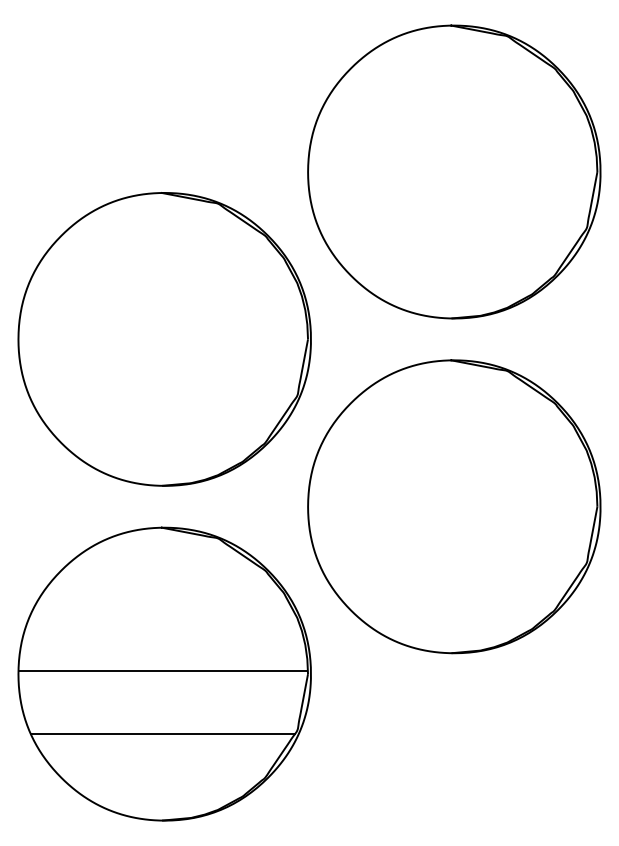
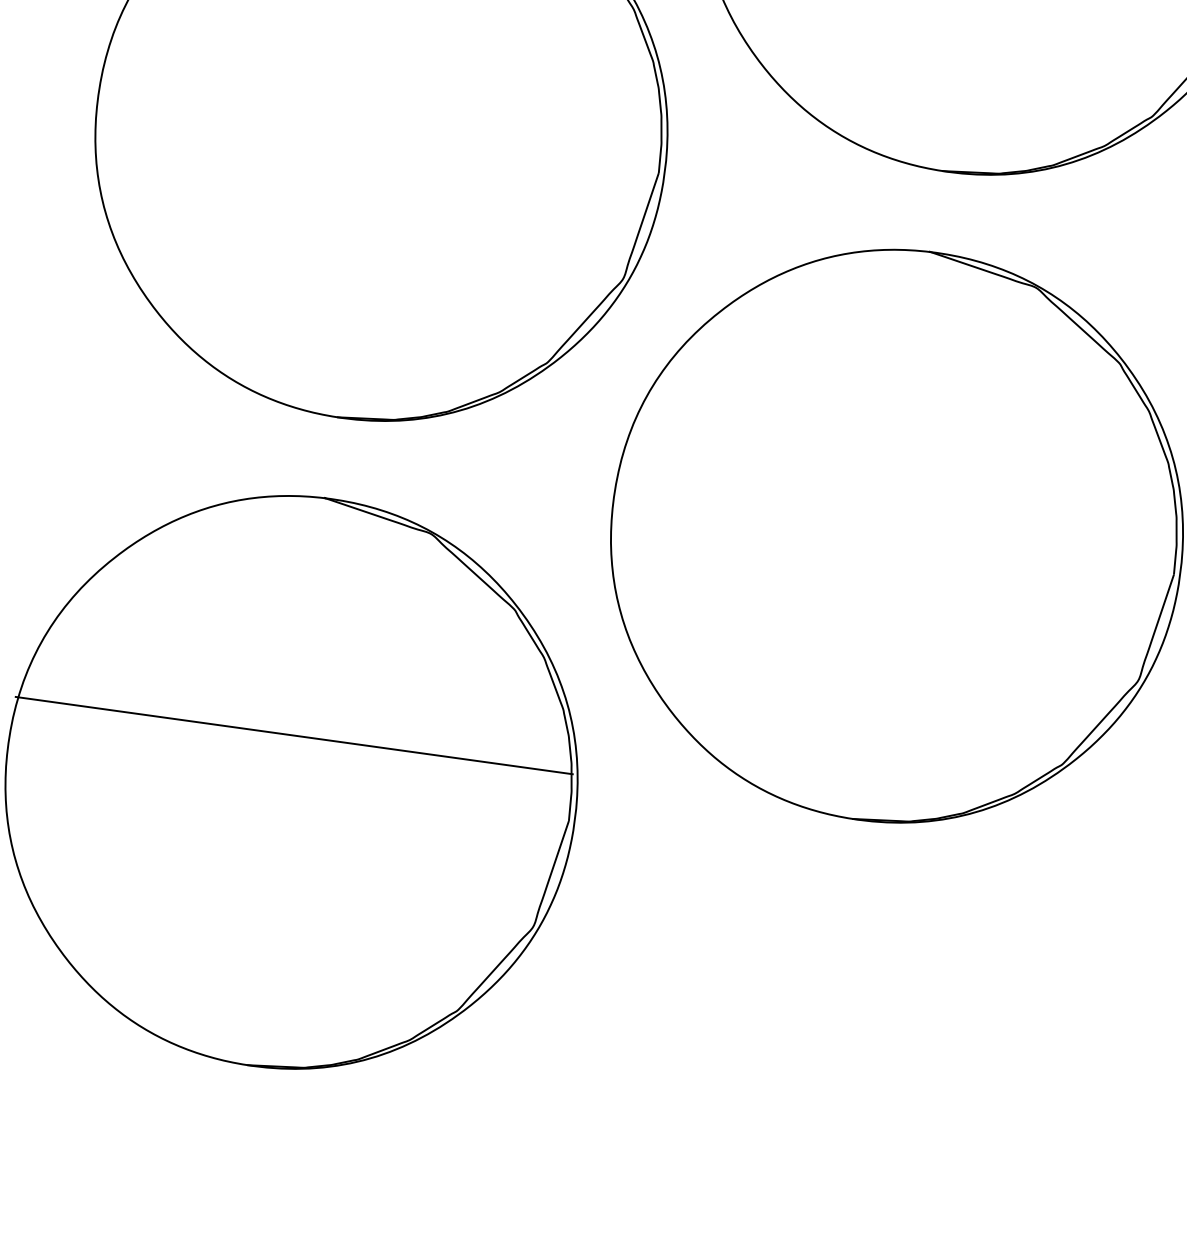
line: (162, 671) -> (293, 736), moved
line: (162, 734) -> (271, 898), removed

